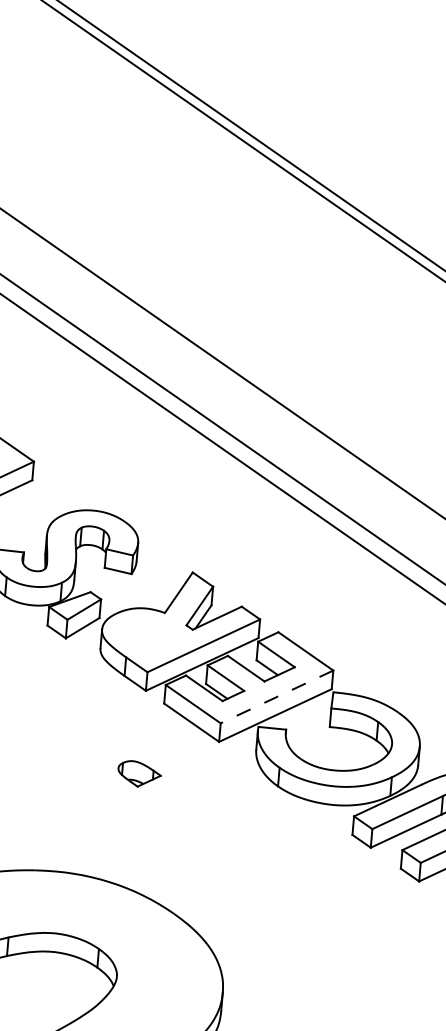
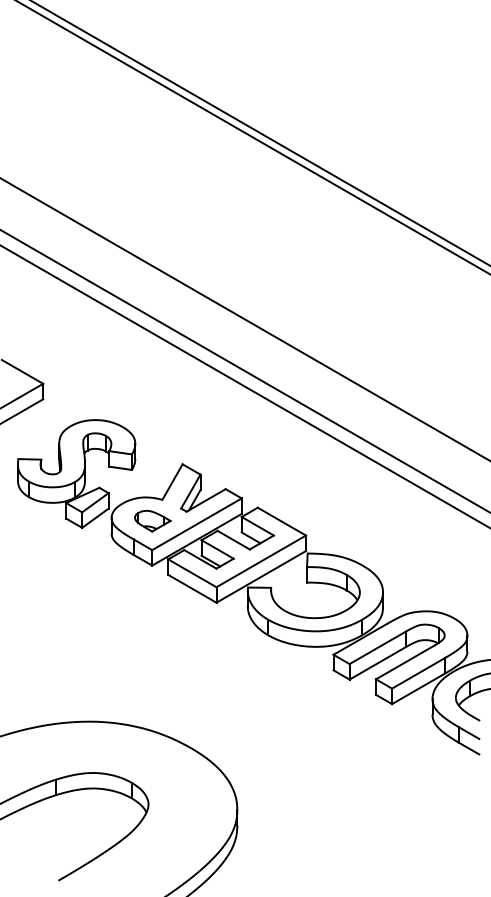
line: (277, 697) -> (261, 561), dashed -> solid
part: (139, 773) -> (152, 520), moved

